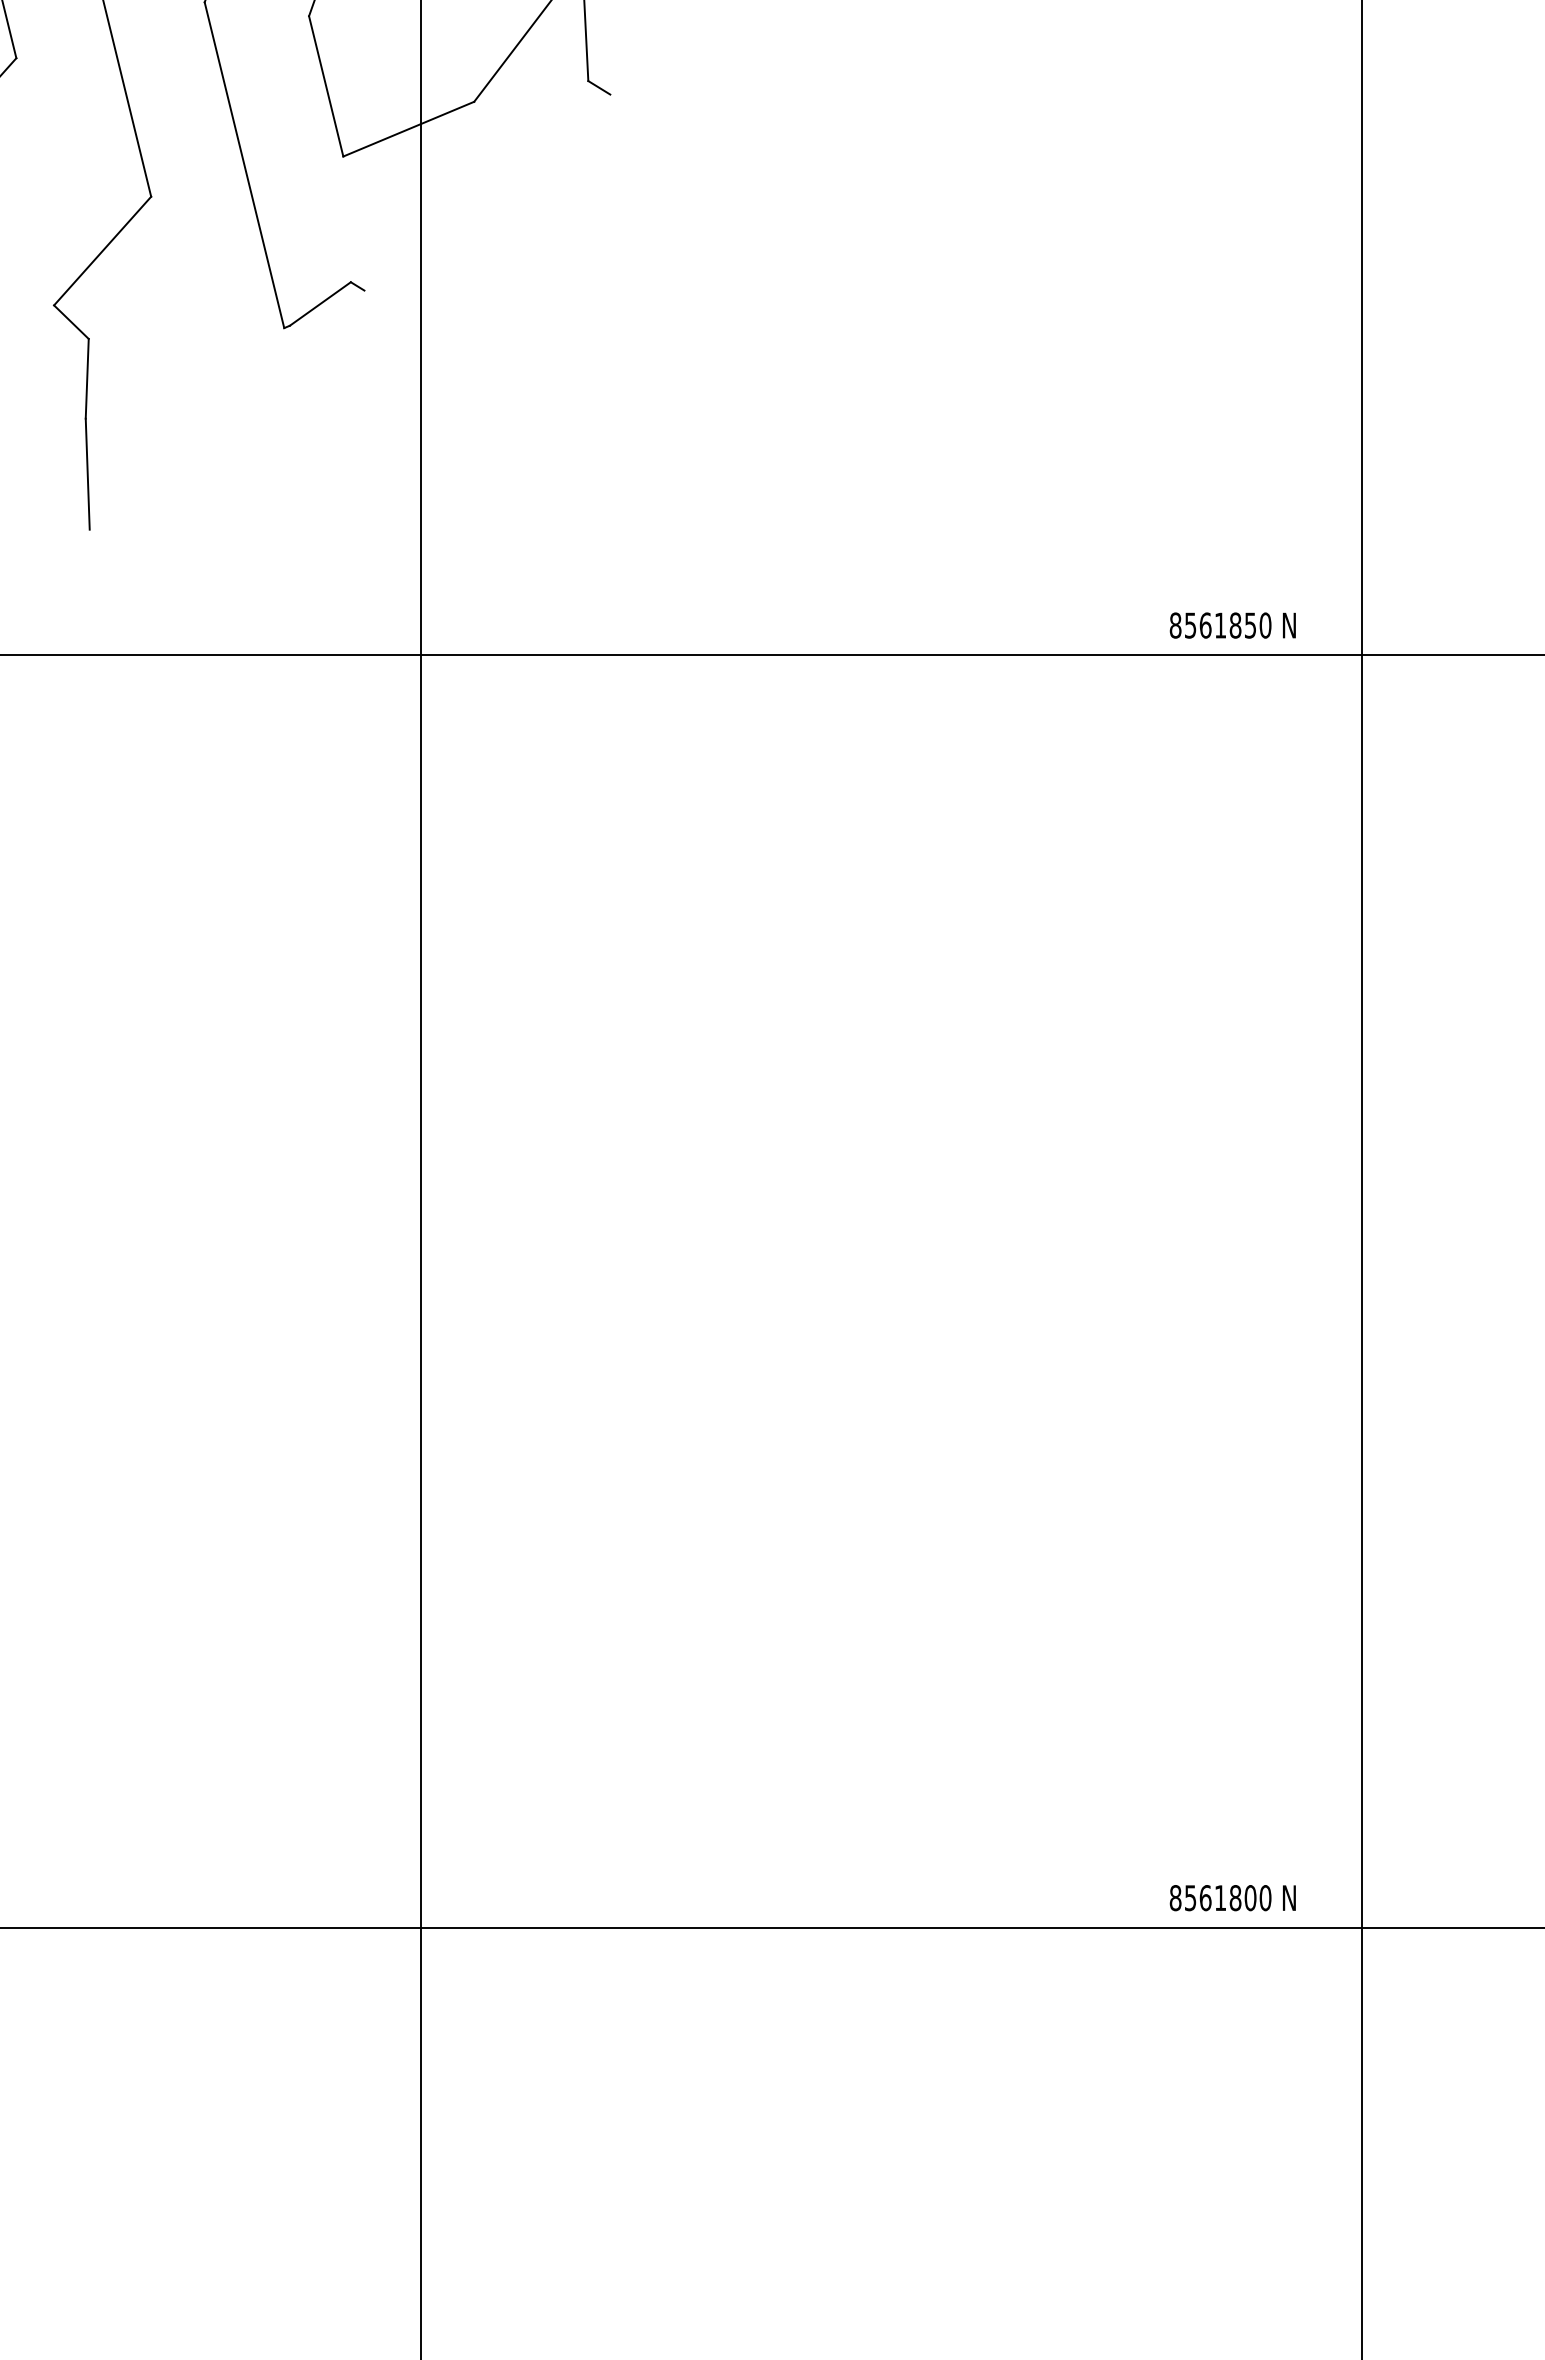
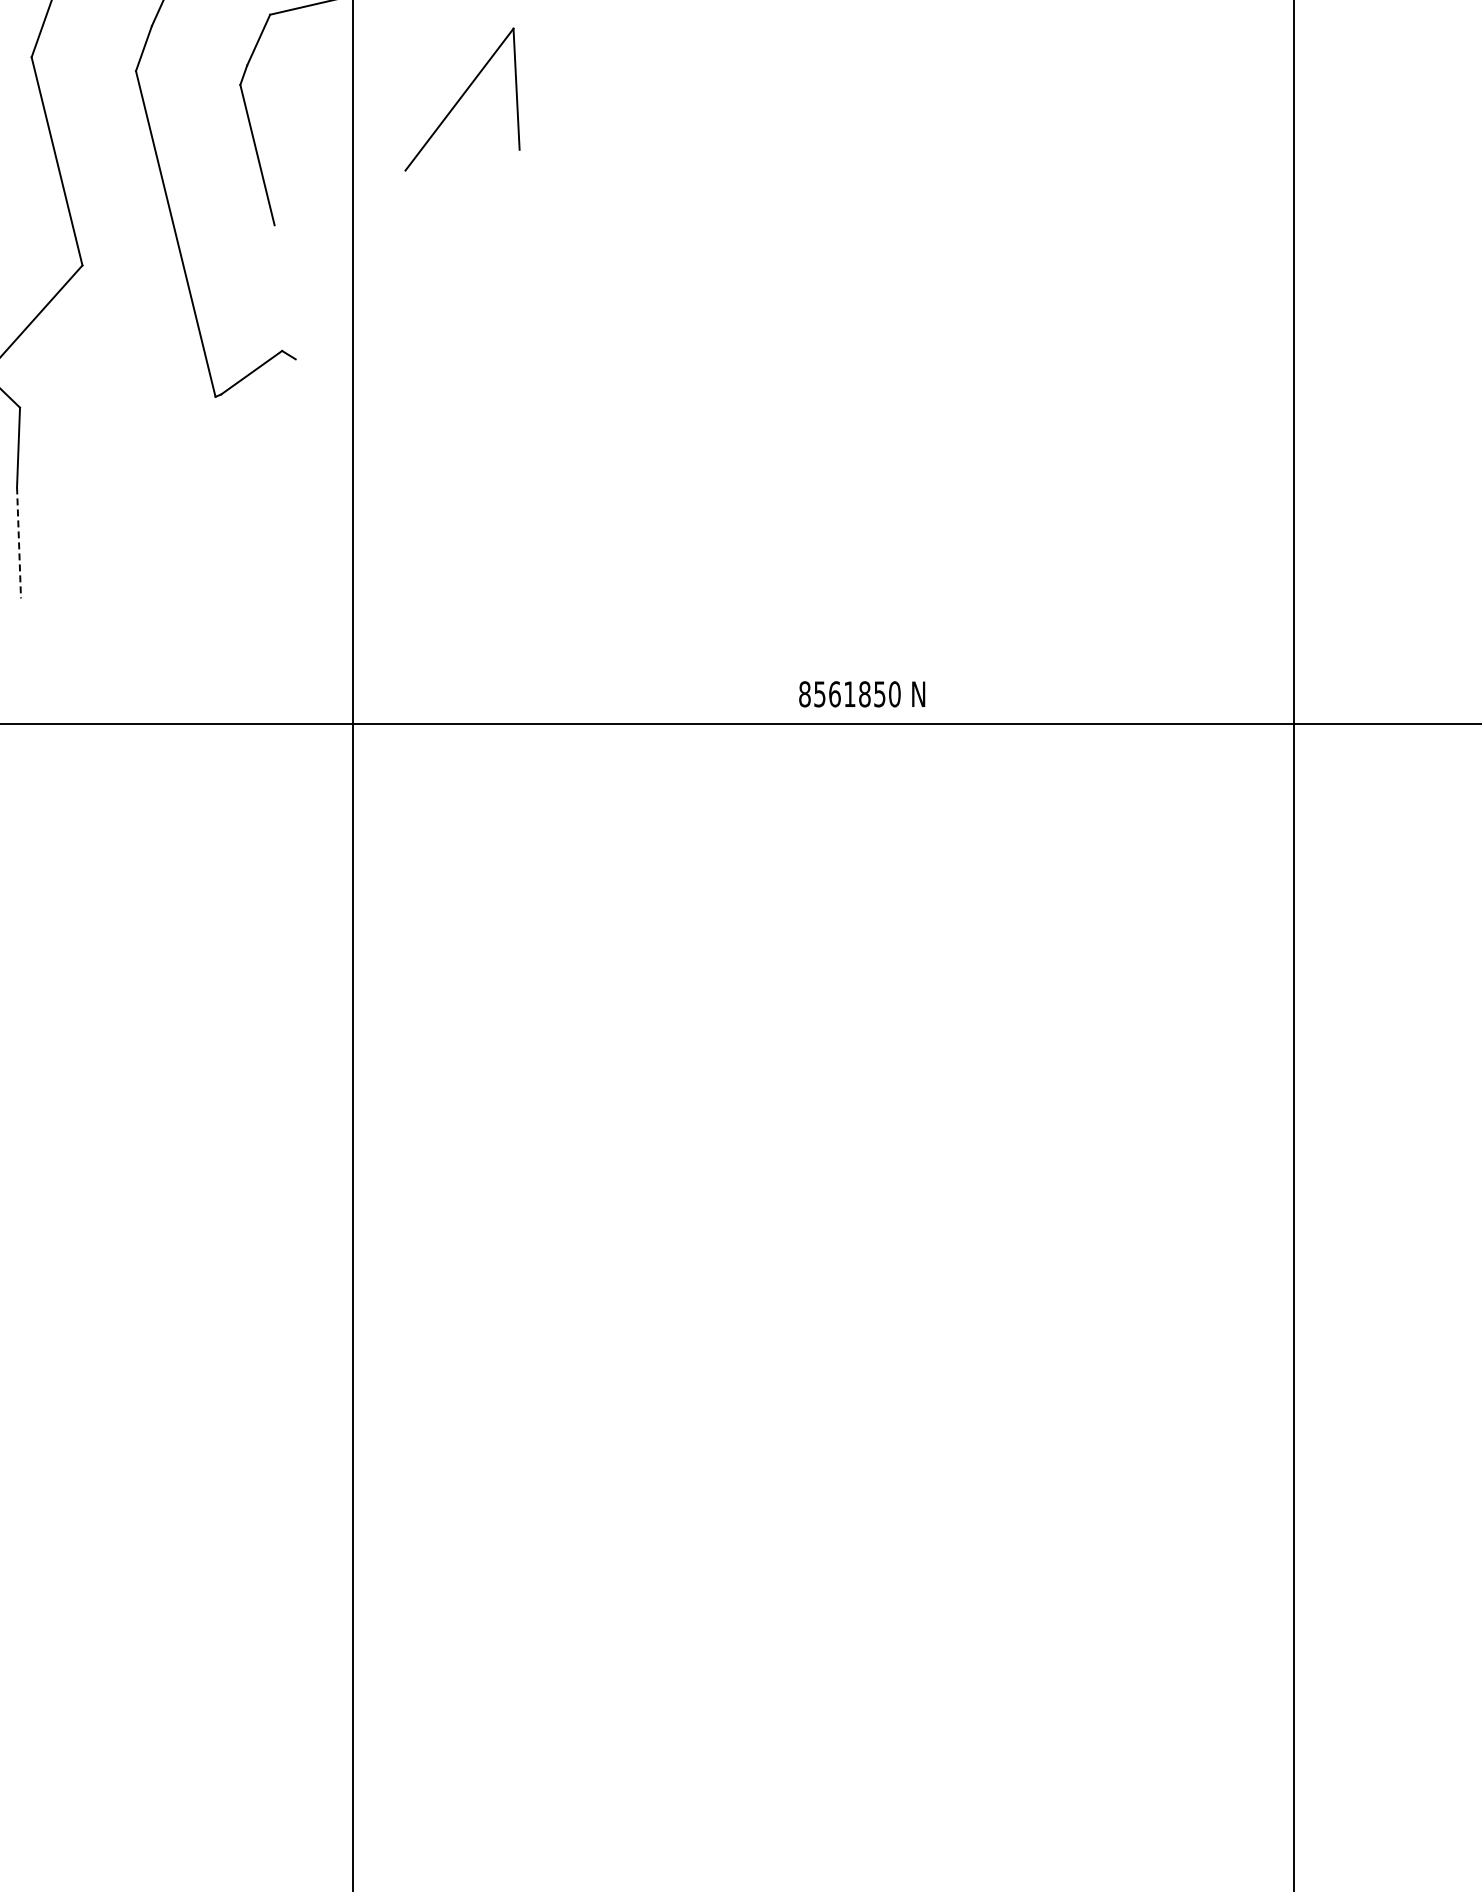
line: (599, 87) -> (530, 156), removed
line: (408, 128) -> (339, 197), removed
line: (87, 474) -> (18, 543), solid -> dashed
text: (1232, 625) -> (861, 694), moved

